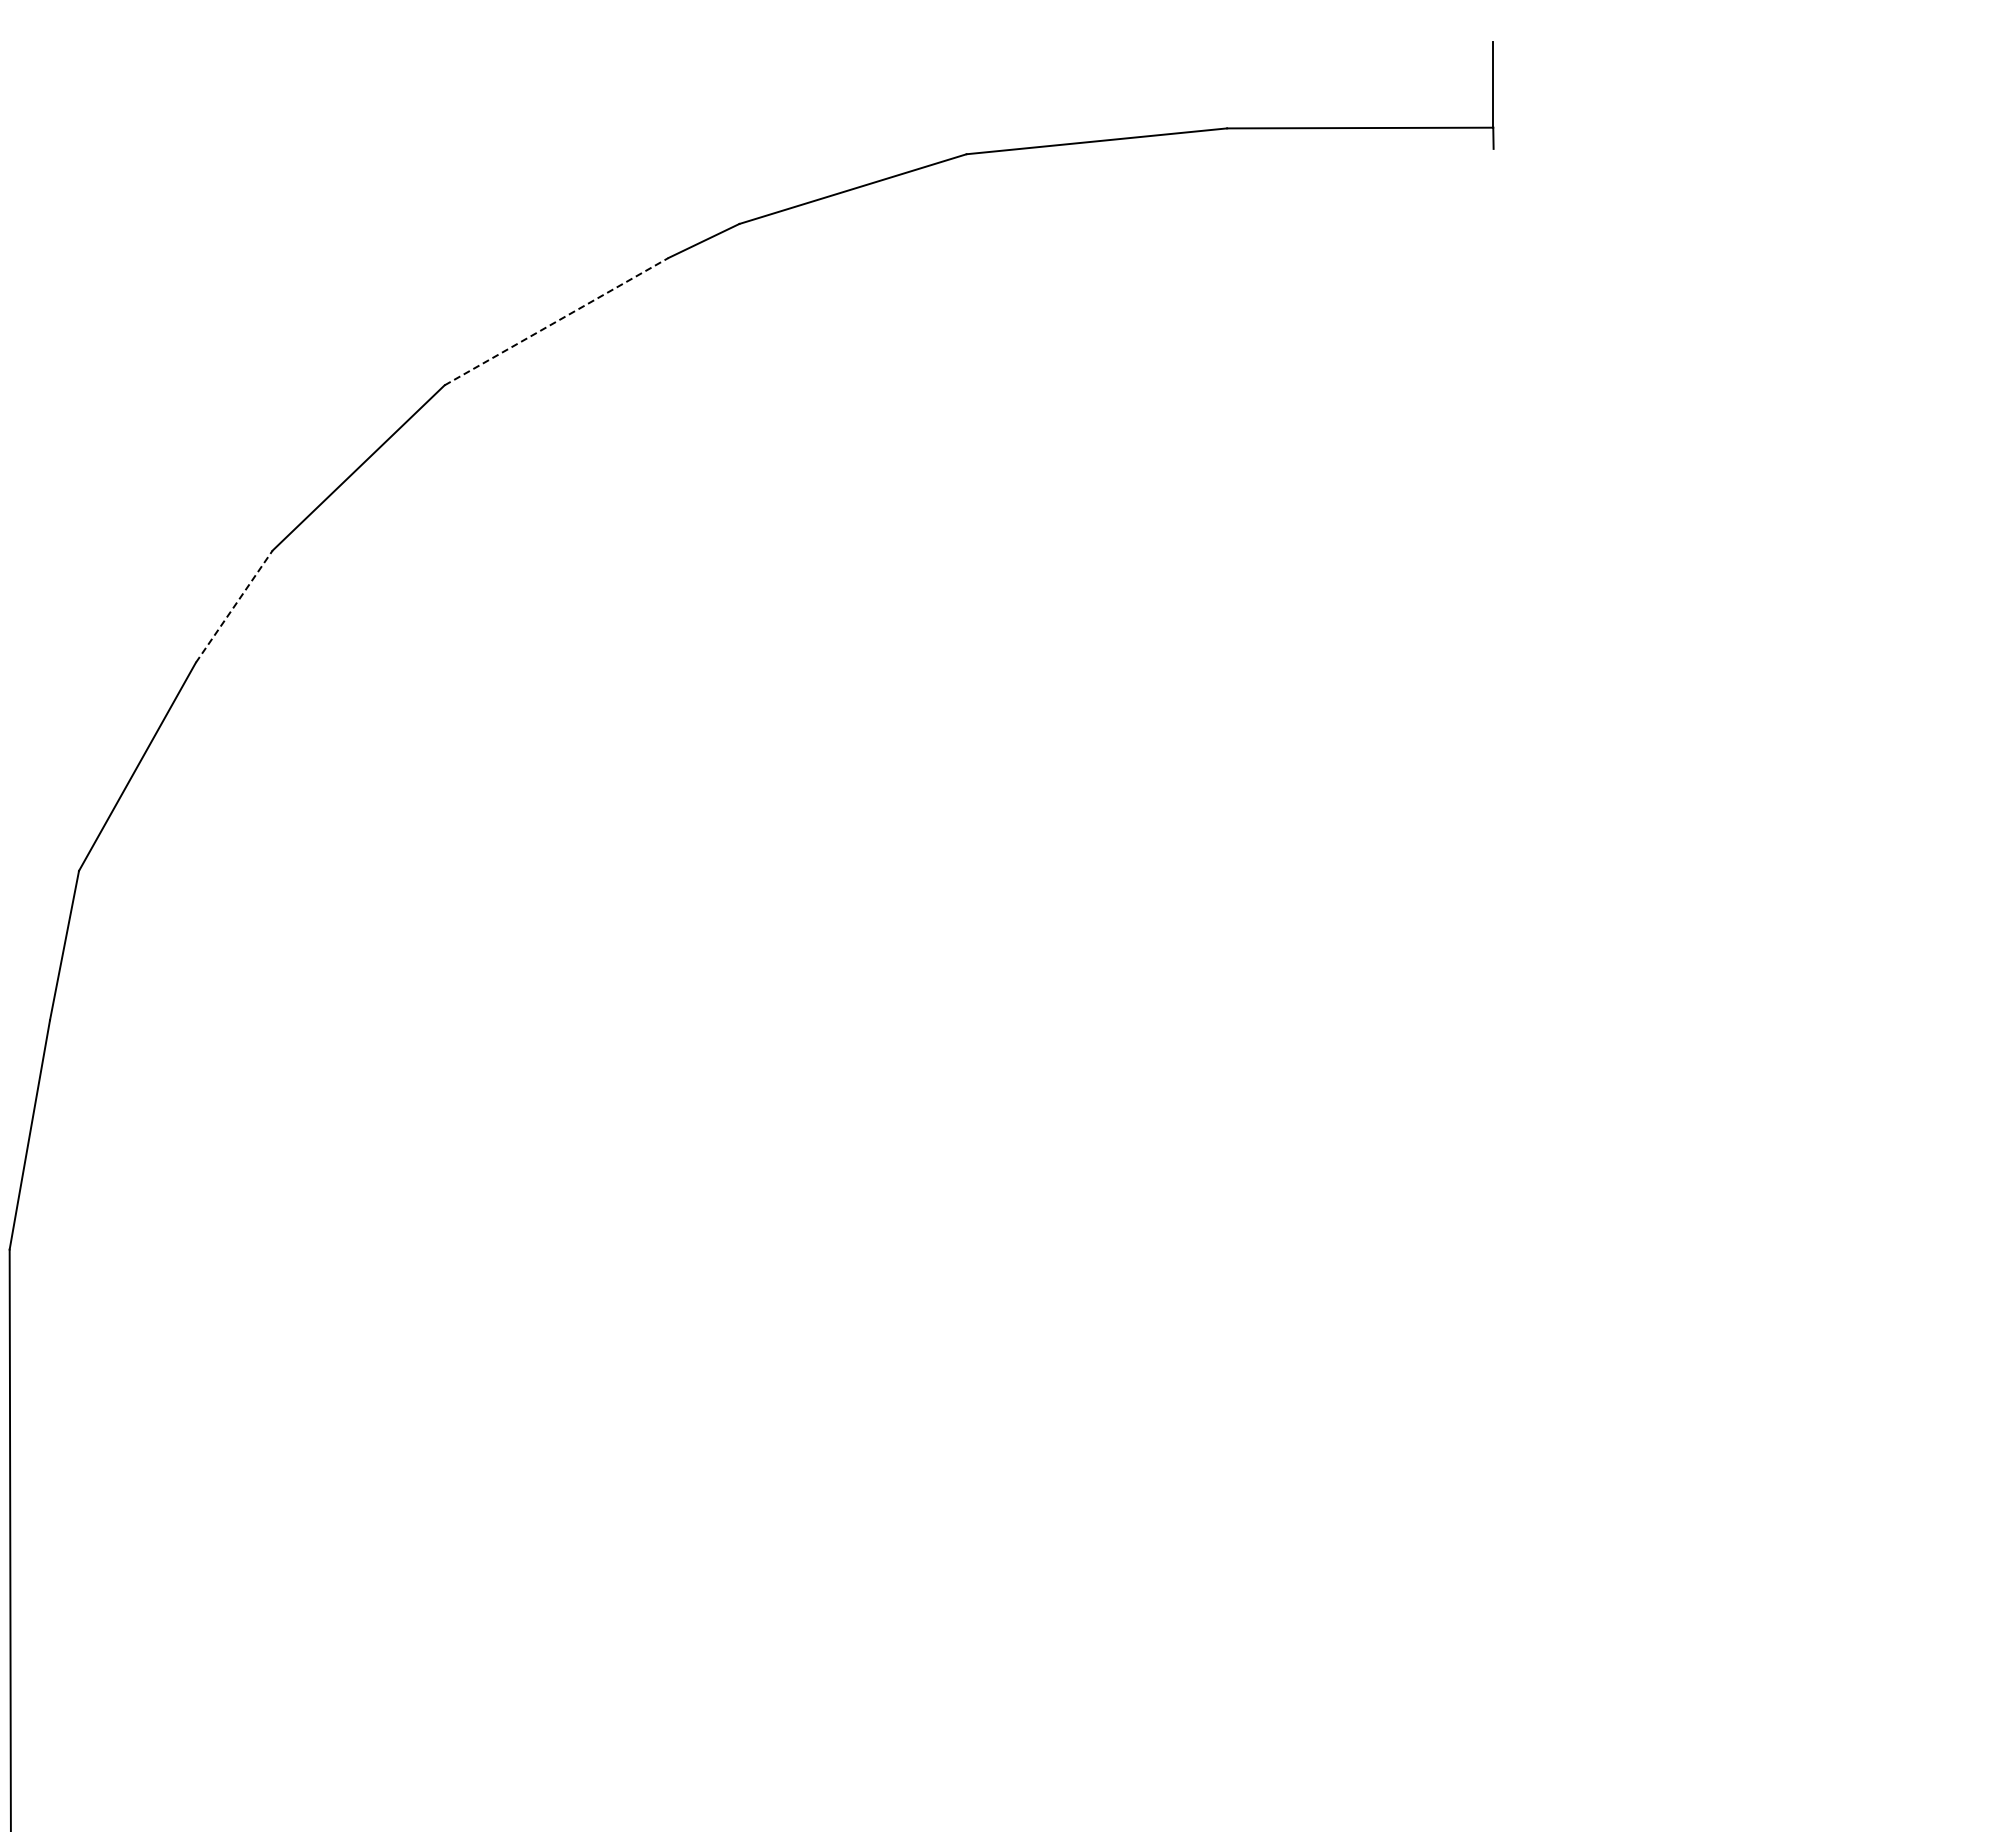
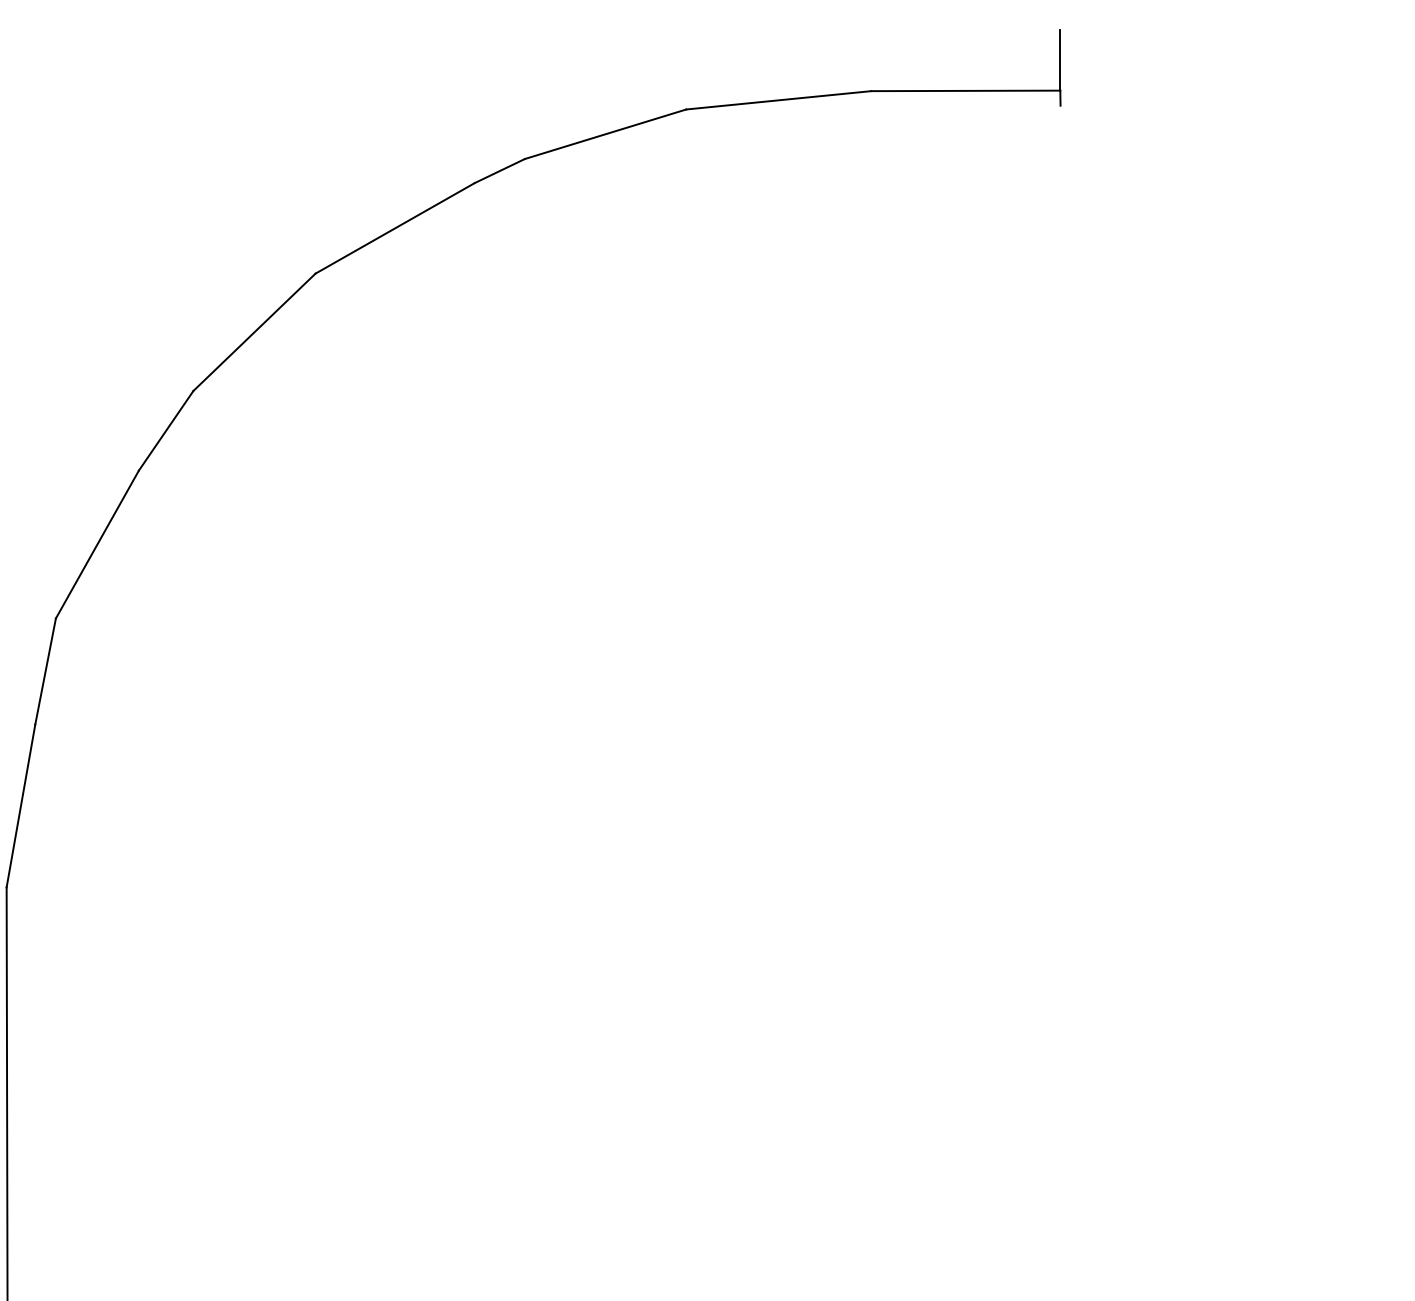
line: (556, 321) -> (395, 228), dashed -> solid
line: (234, 606) -> (166, 430), dashed -> solid

